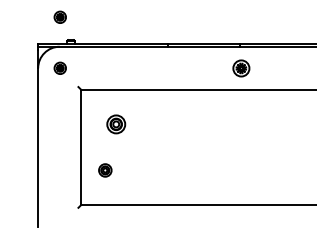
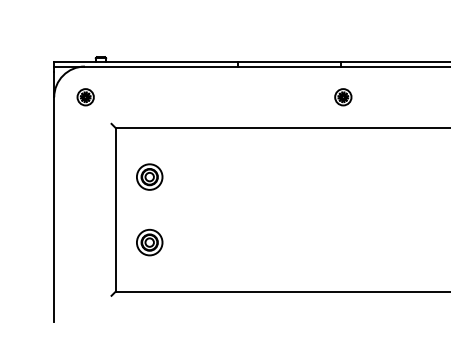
part: (59, 16) -> (84, 23), removed
part: (240, 67) -> (342, 96), size x0.71
part: (116, 124) -> (150, 177), moved
part: (105, 170) -> (150, 242), size x1.43

